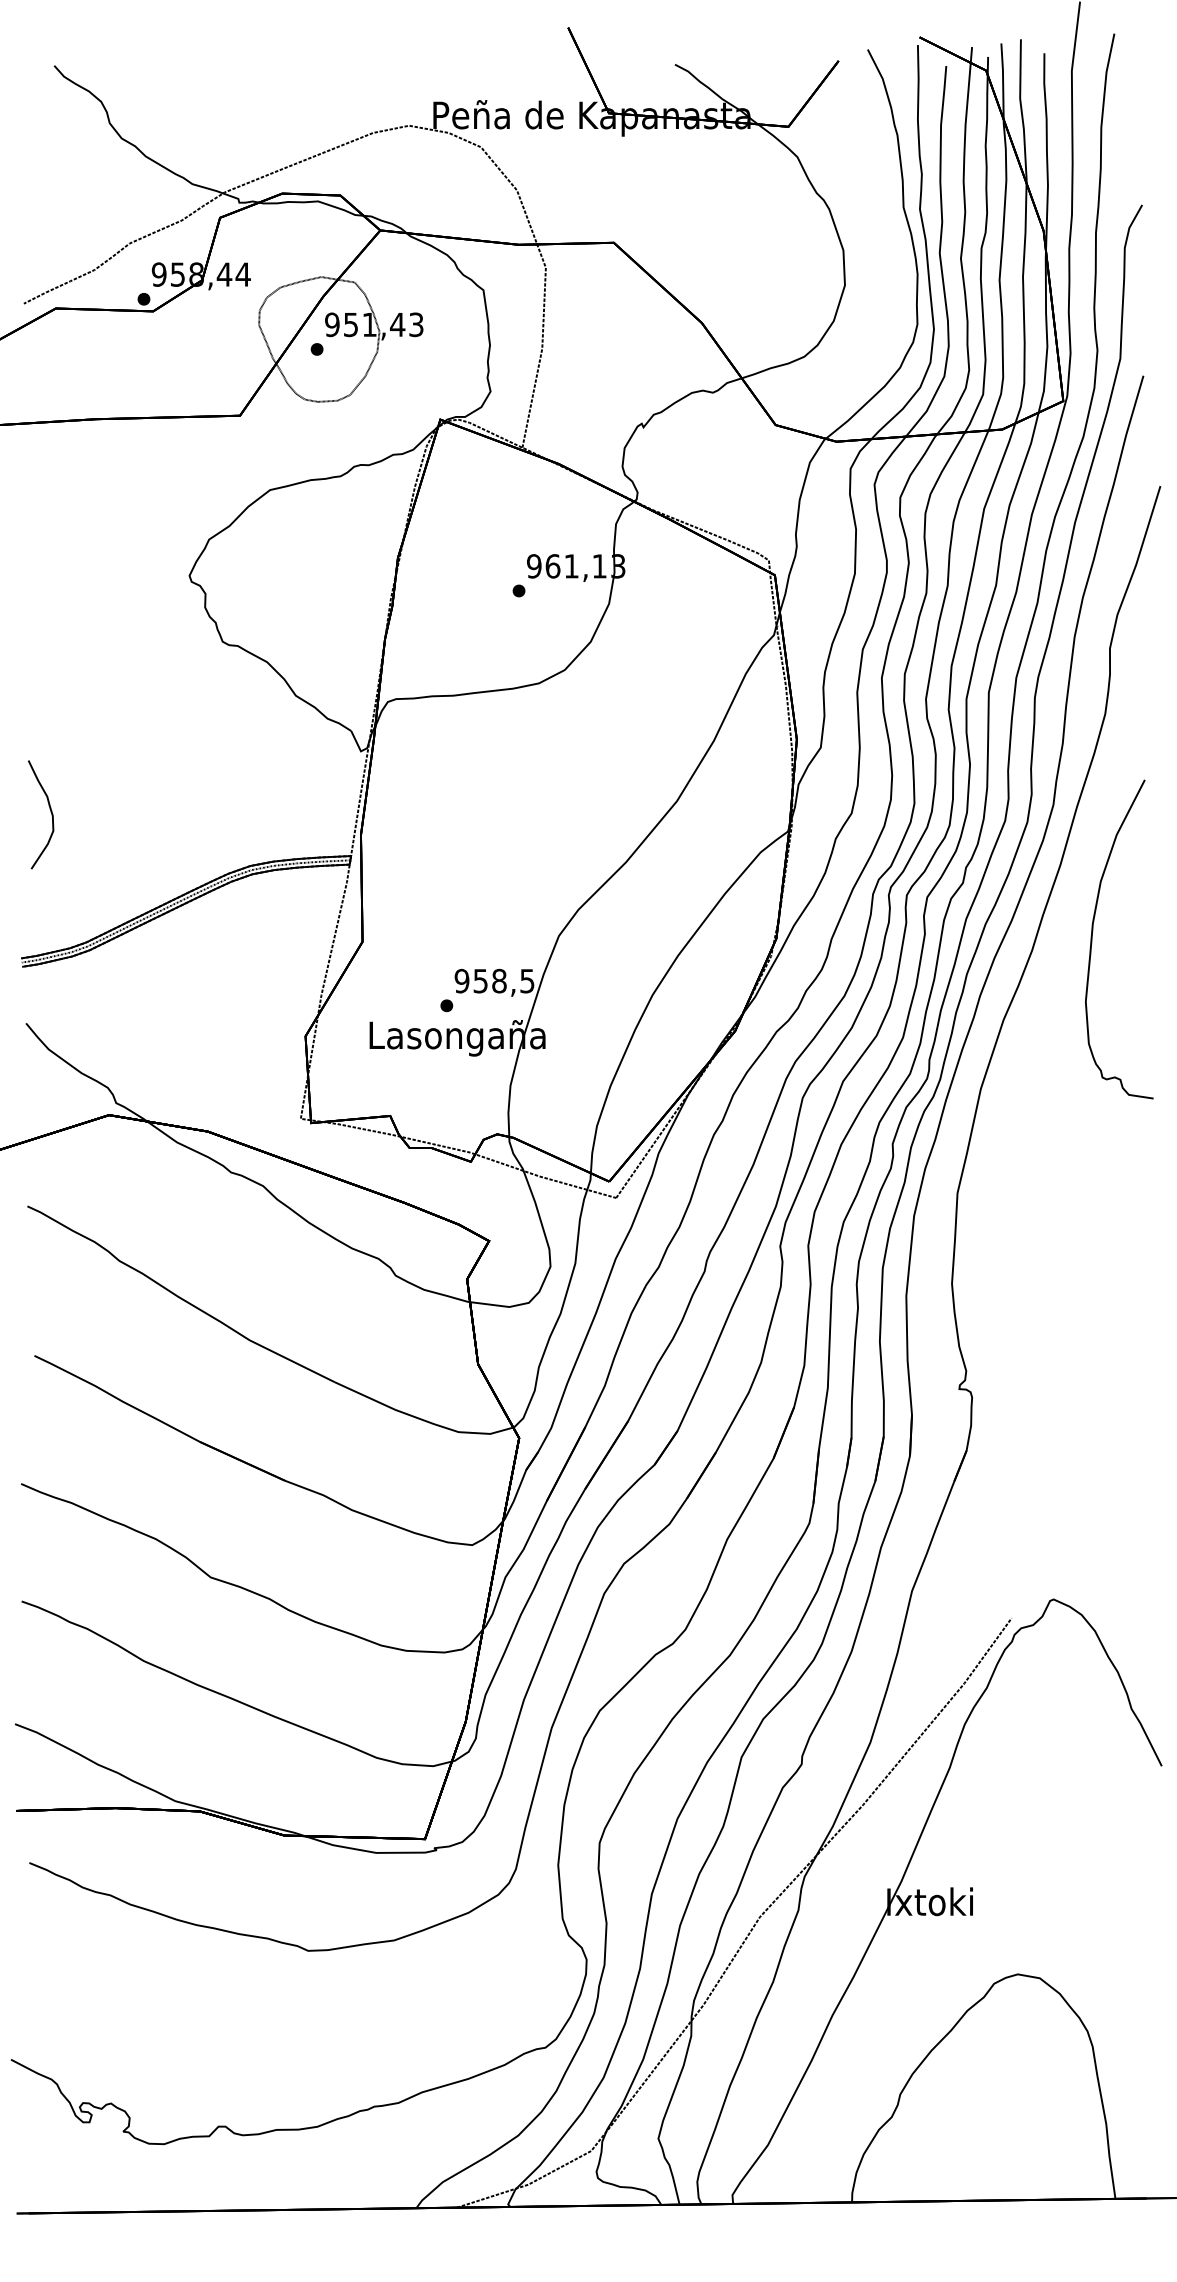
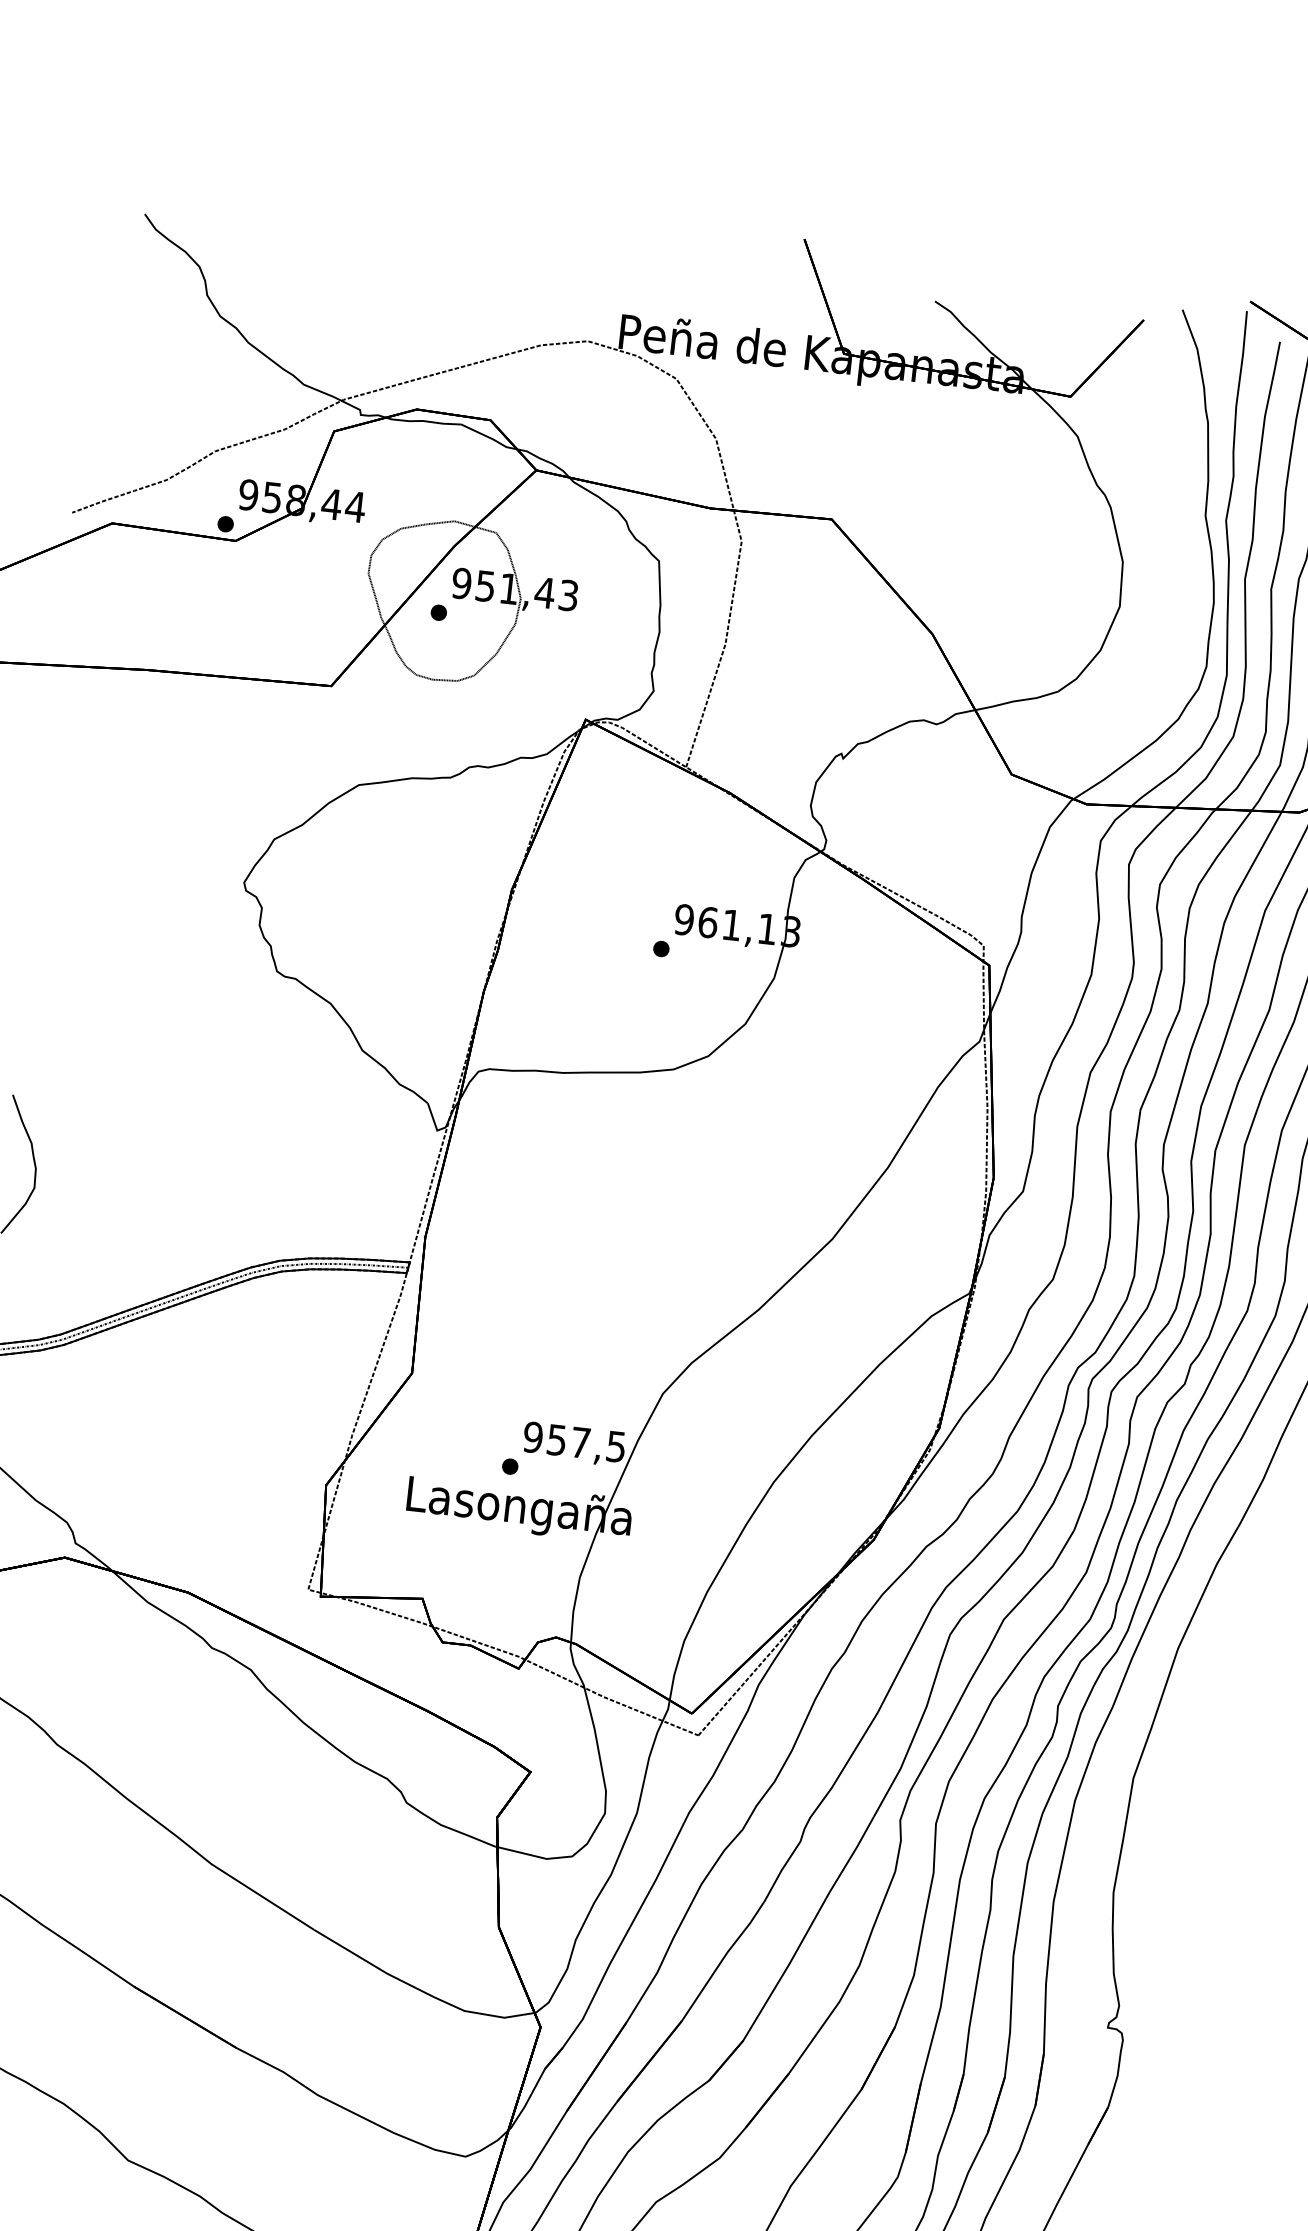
text: (499, 980) -> (580, 1441), 958,5 -> 957,5

